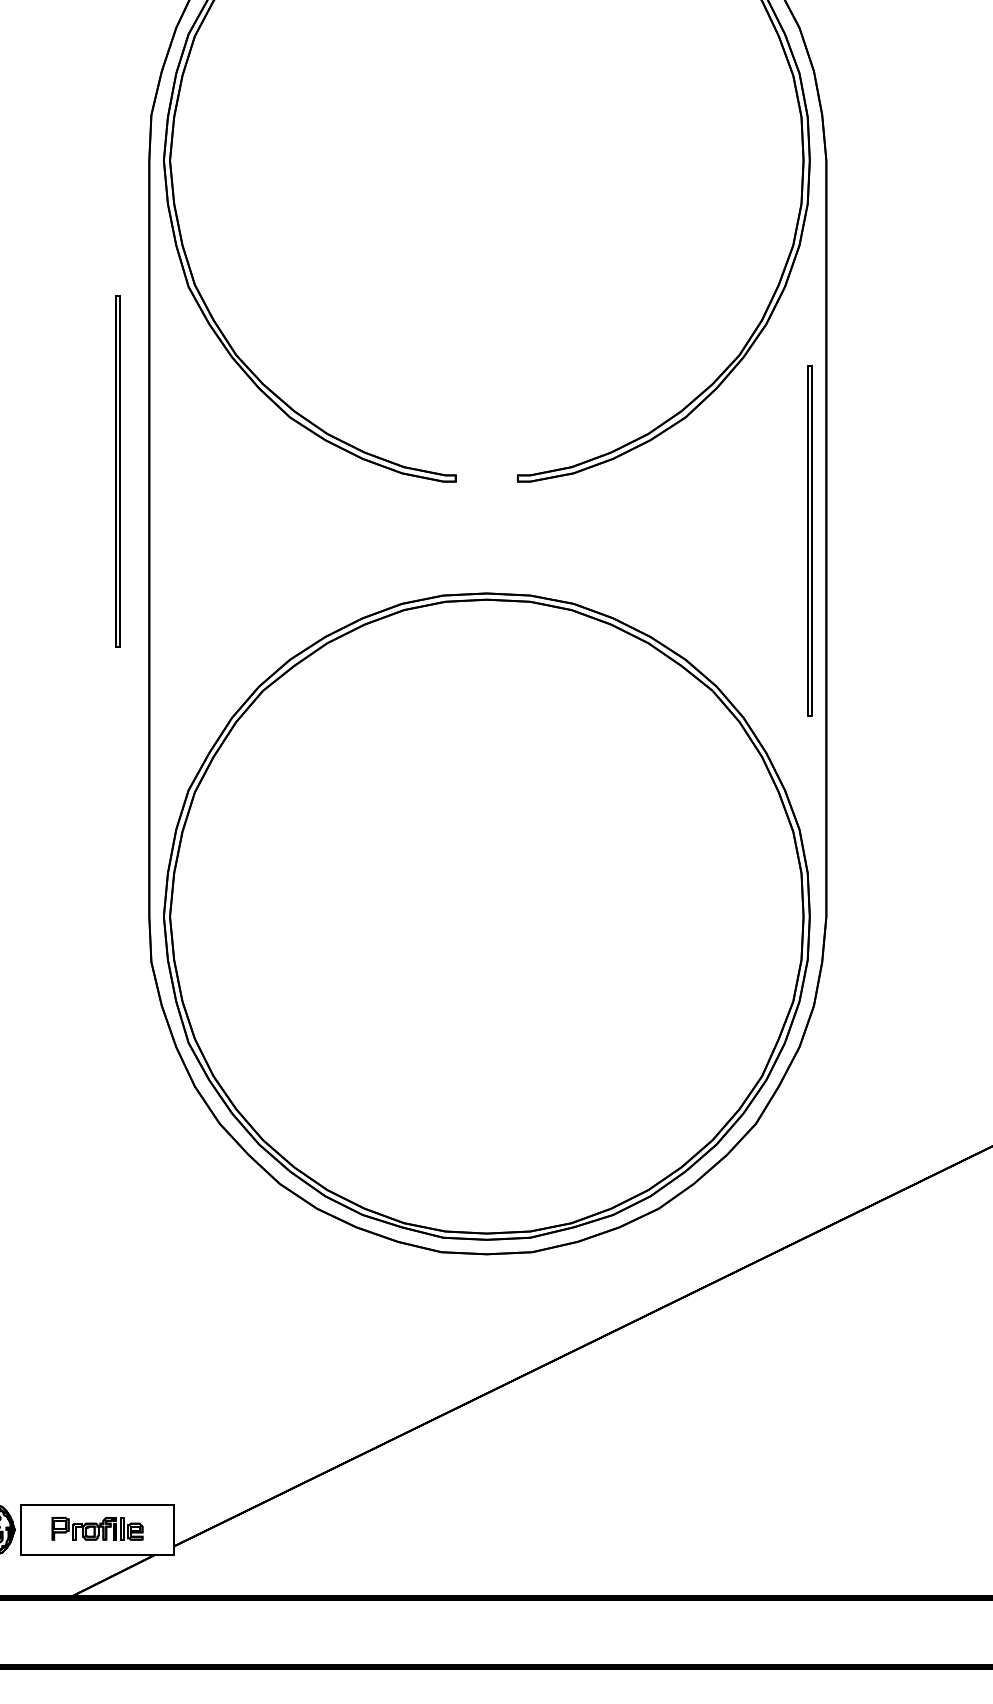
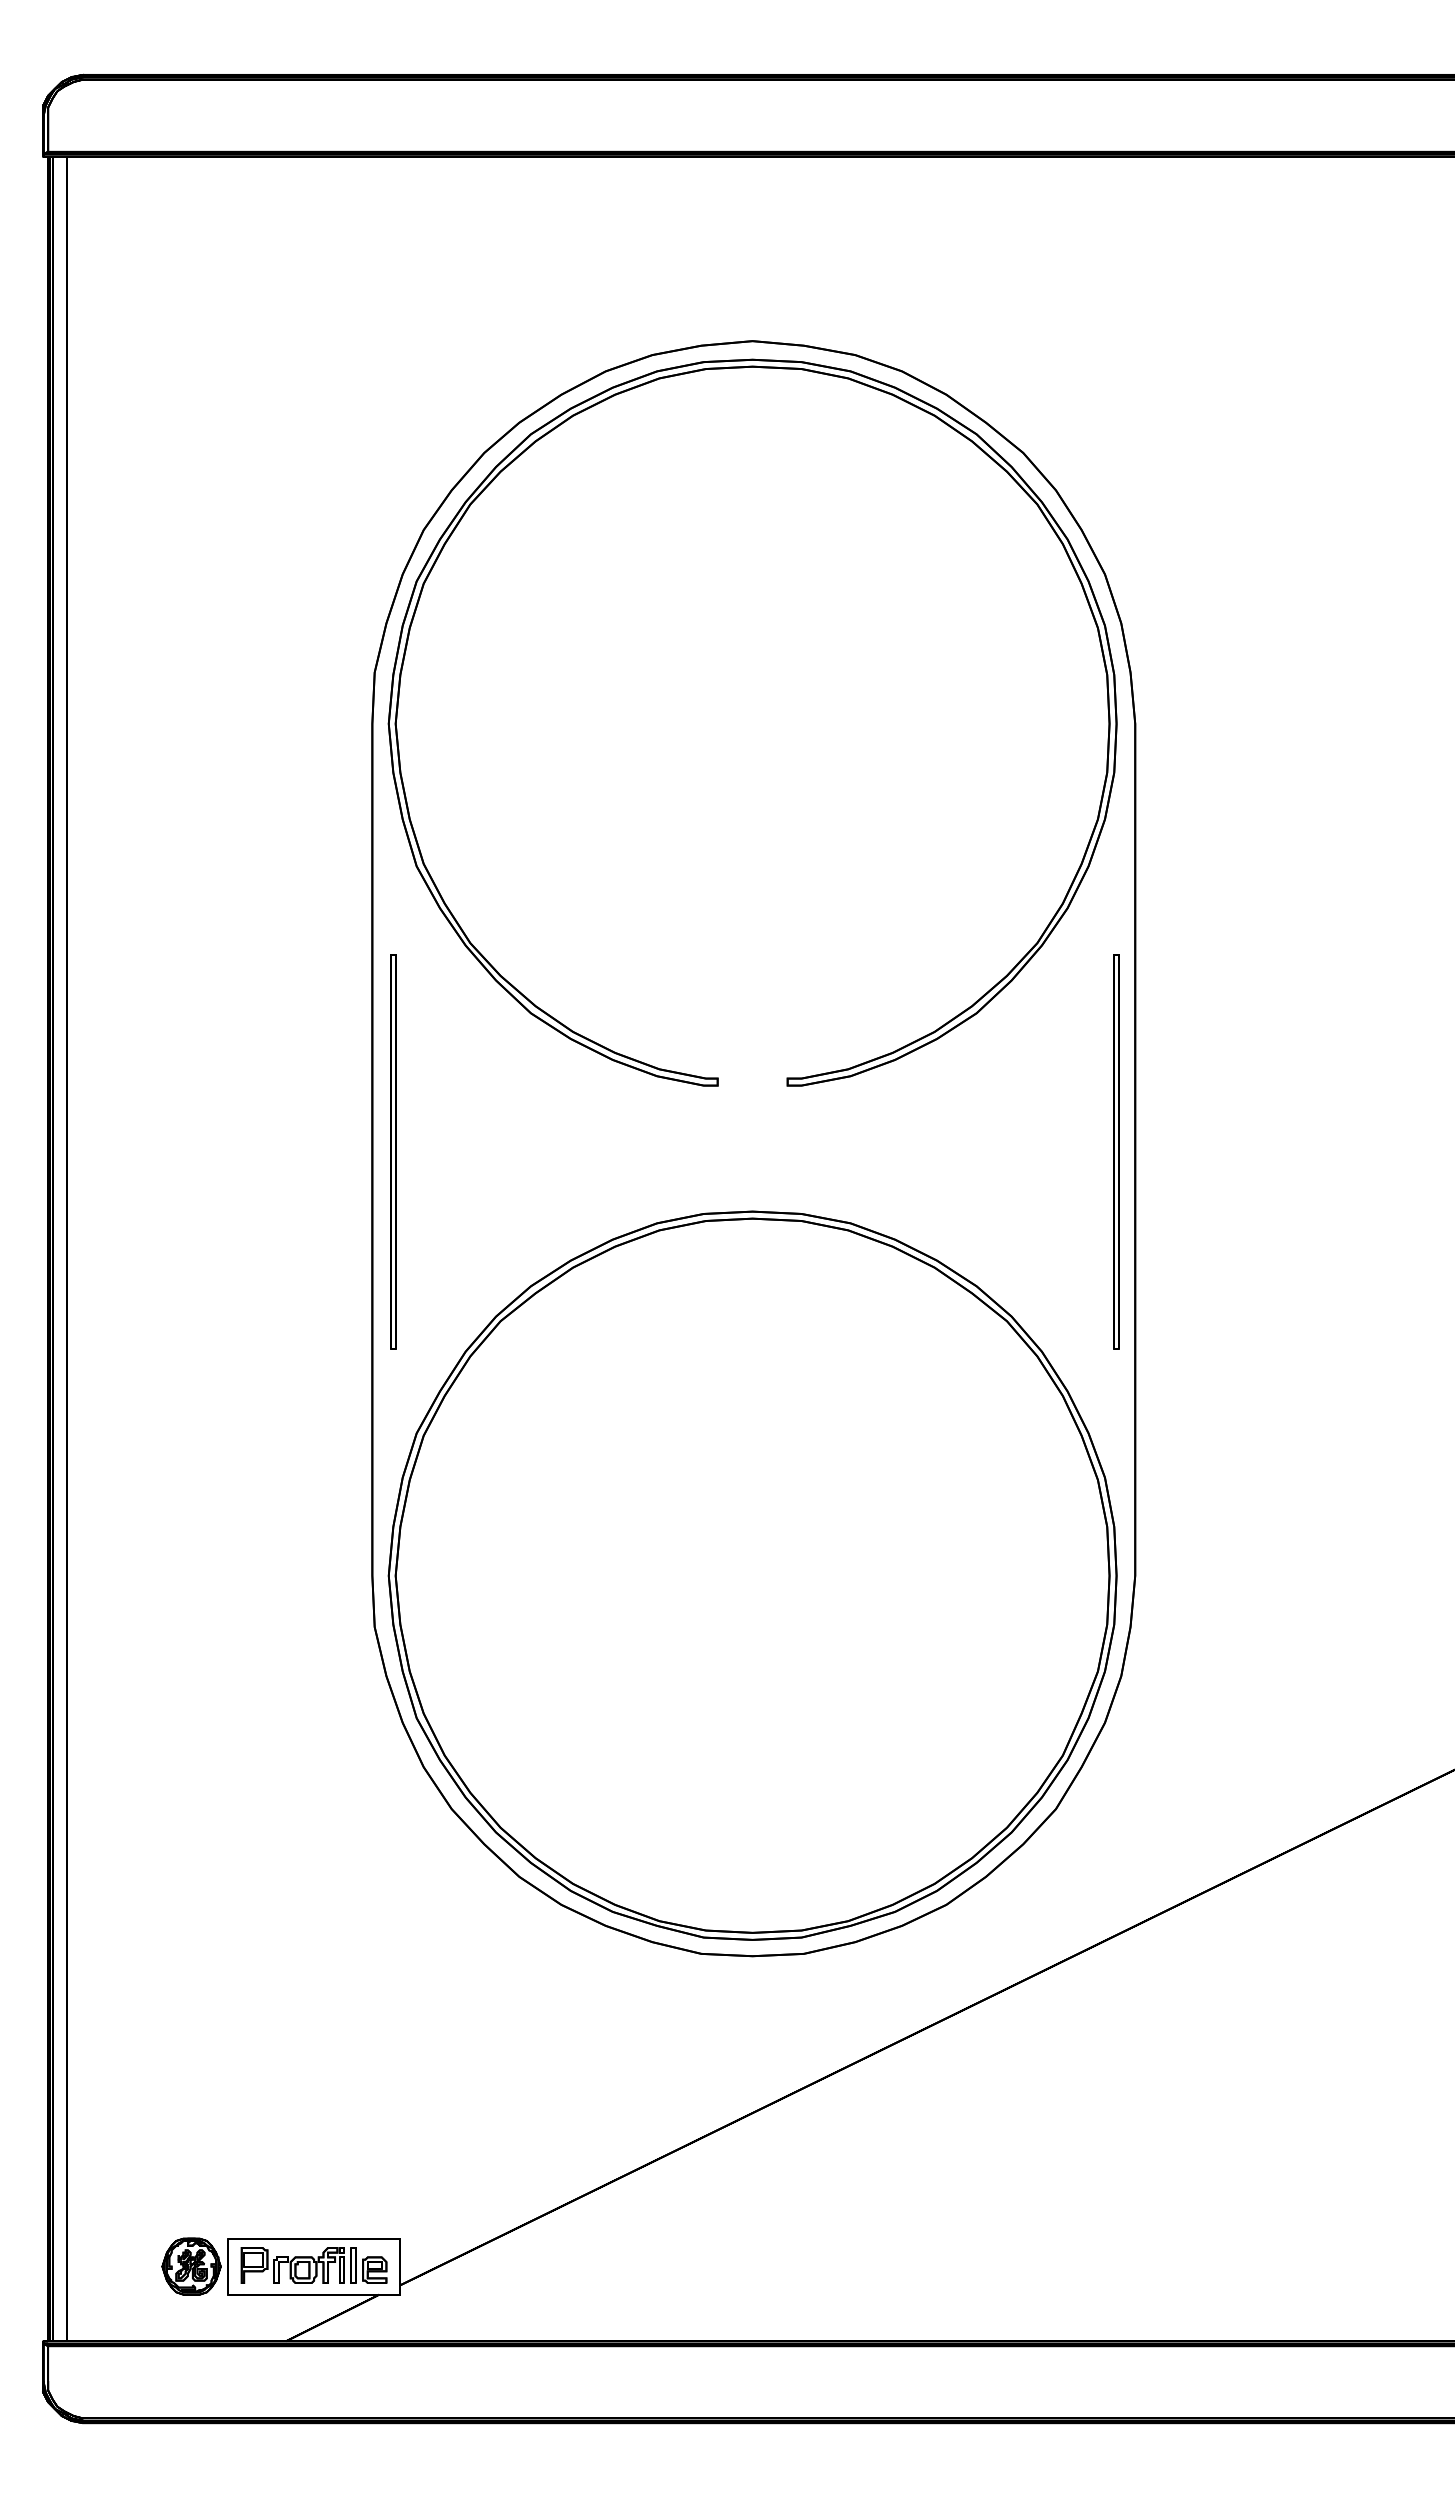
part: (118, 470) -> (393, 1151), moved
part: (97, 1528) -> (313, 2265), size x1.43

